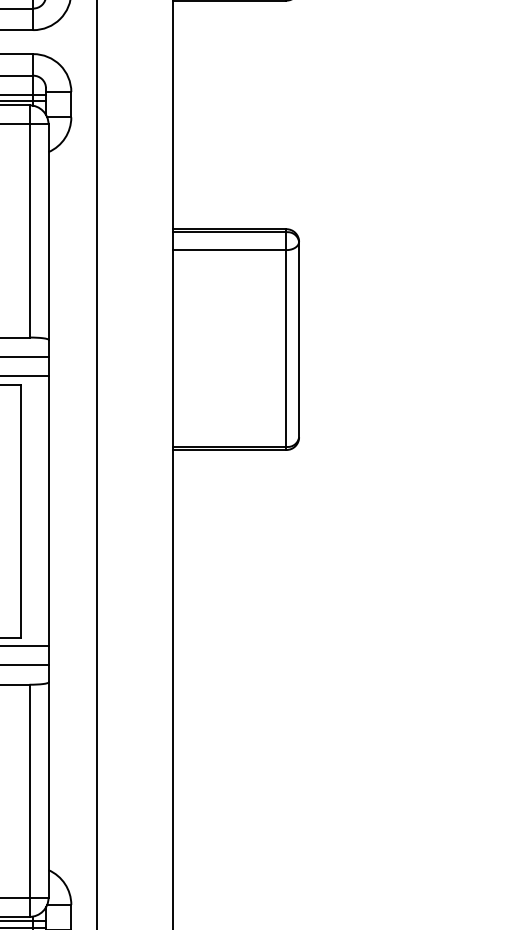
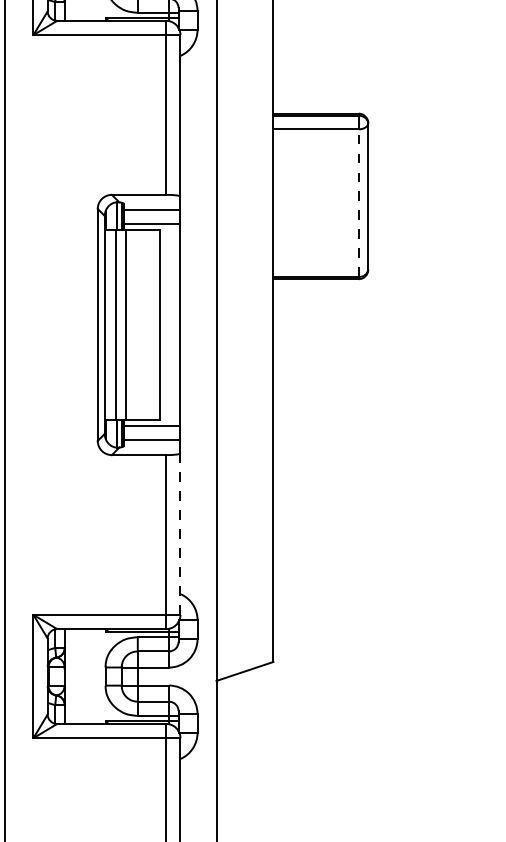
line: (286, 349) -> (358, 203), solid -> dashed
line: (48, 790) -> (180, 534), solid -> dashed

